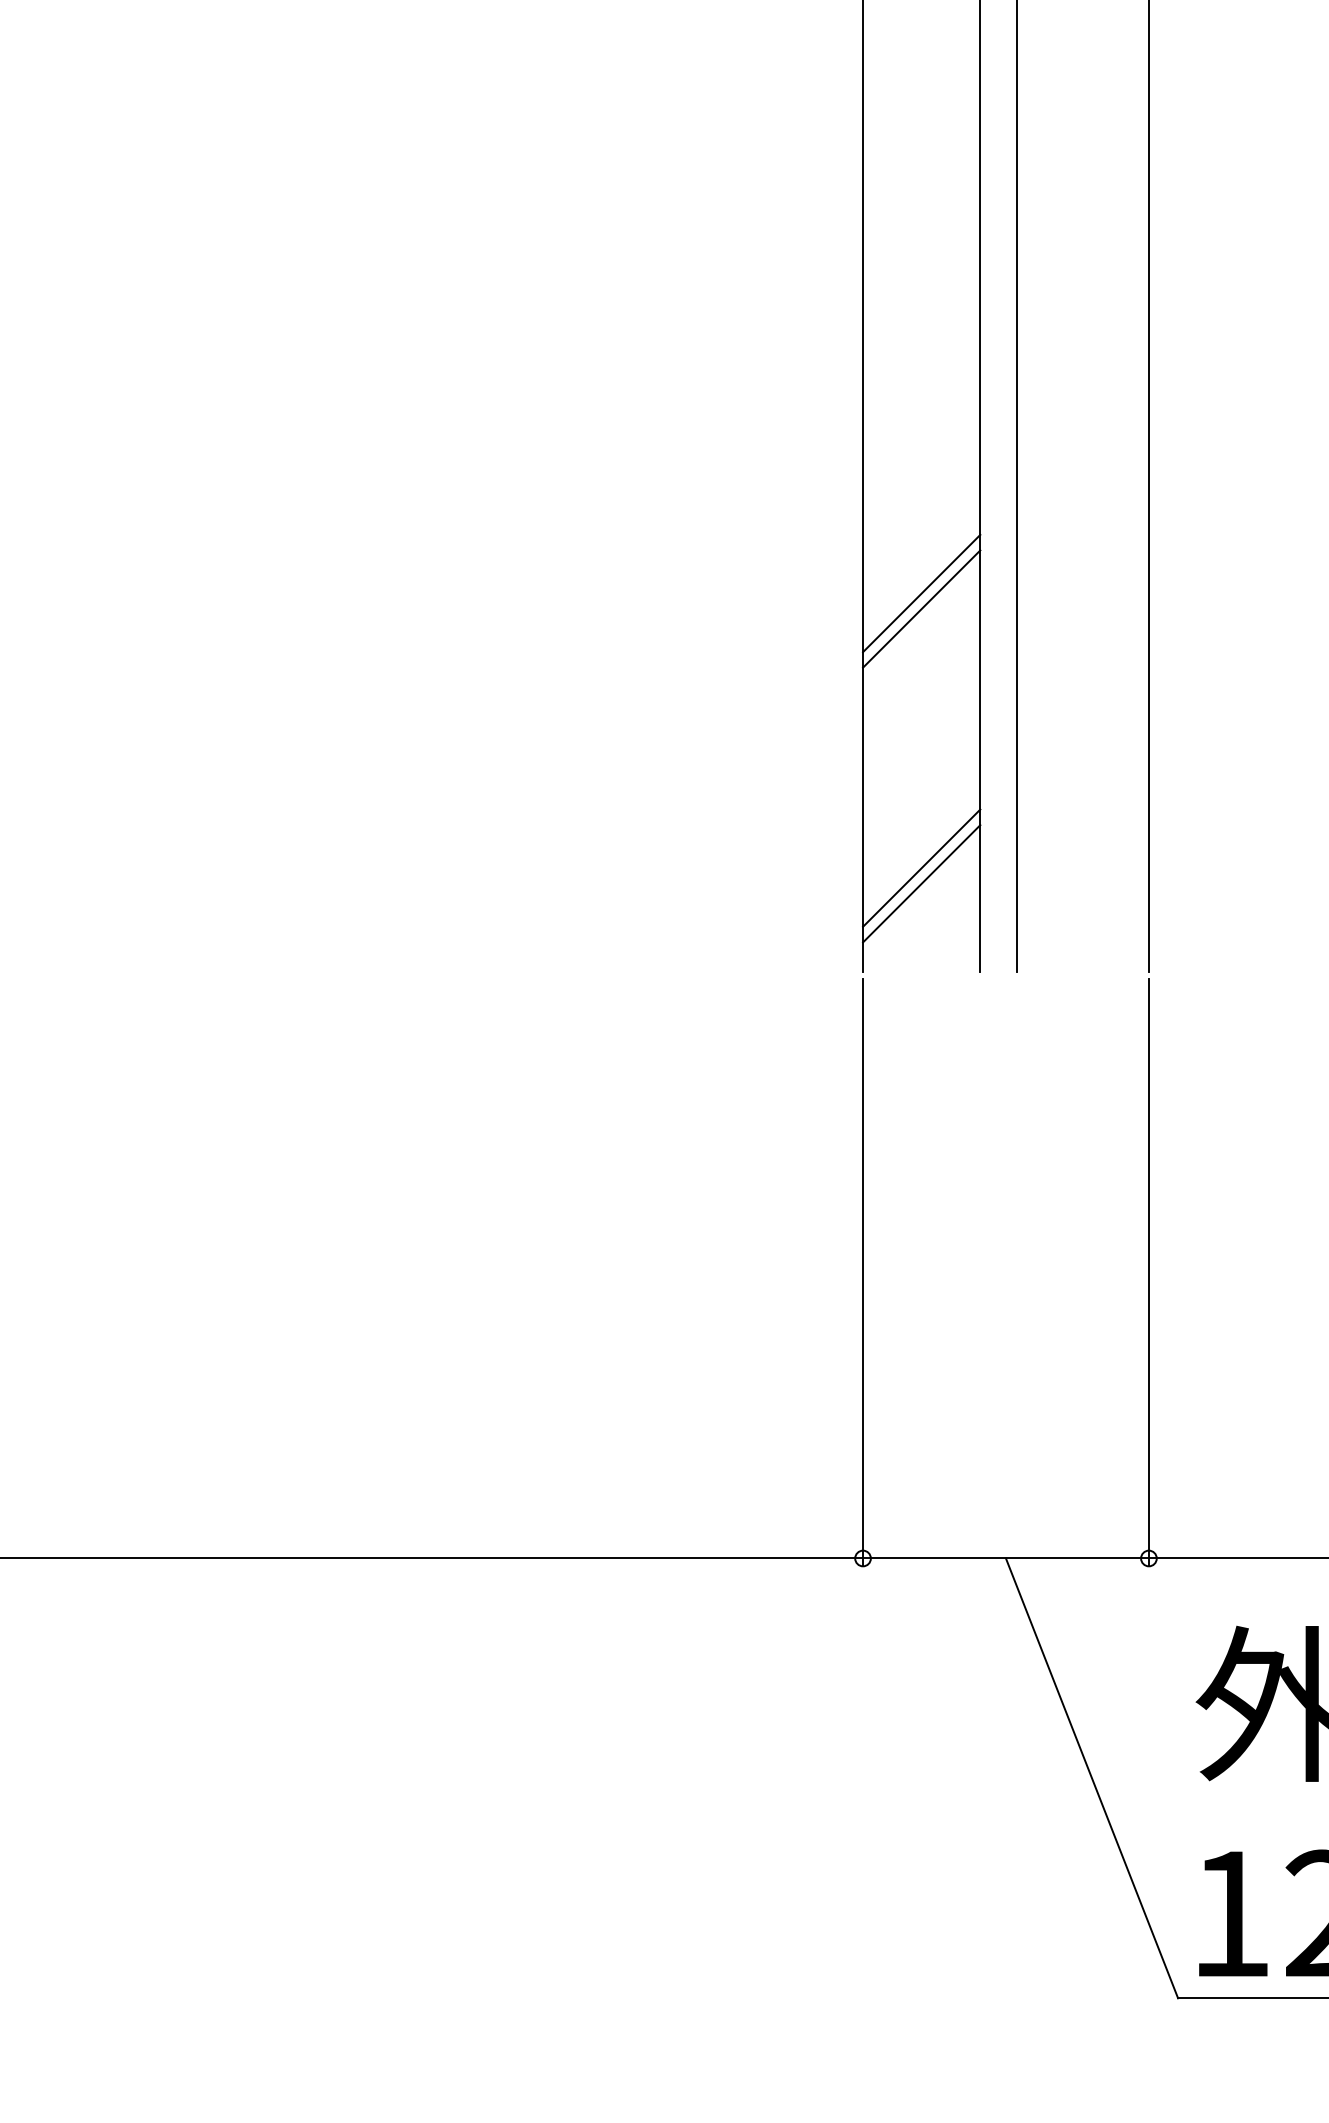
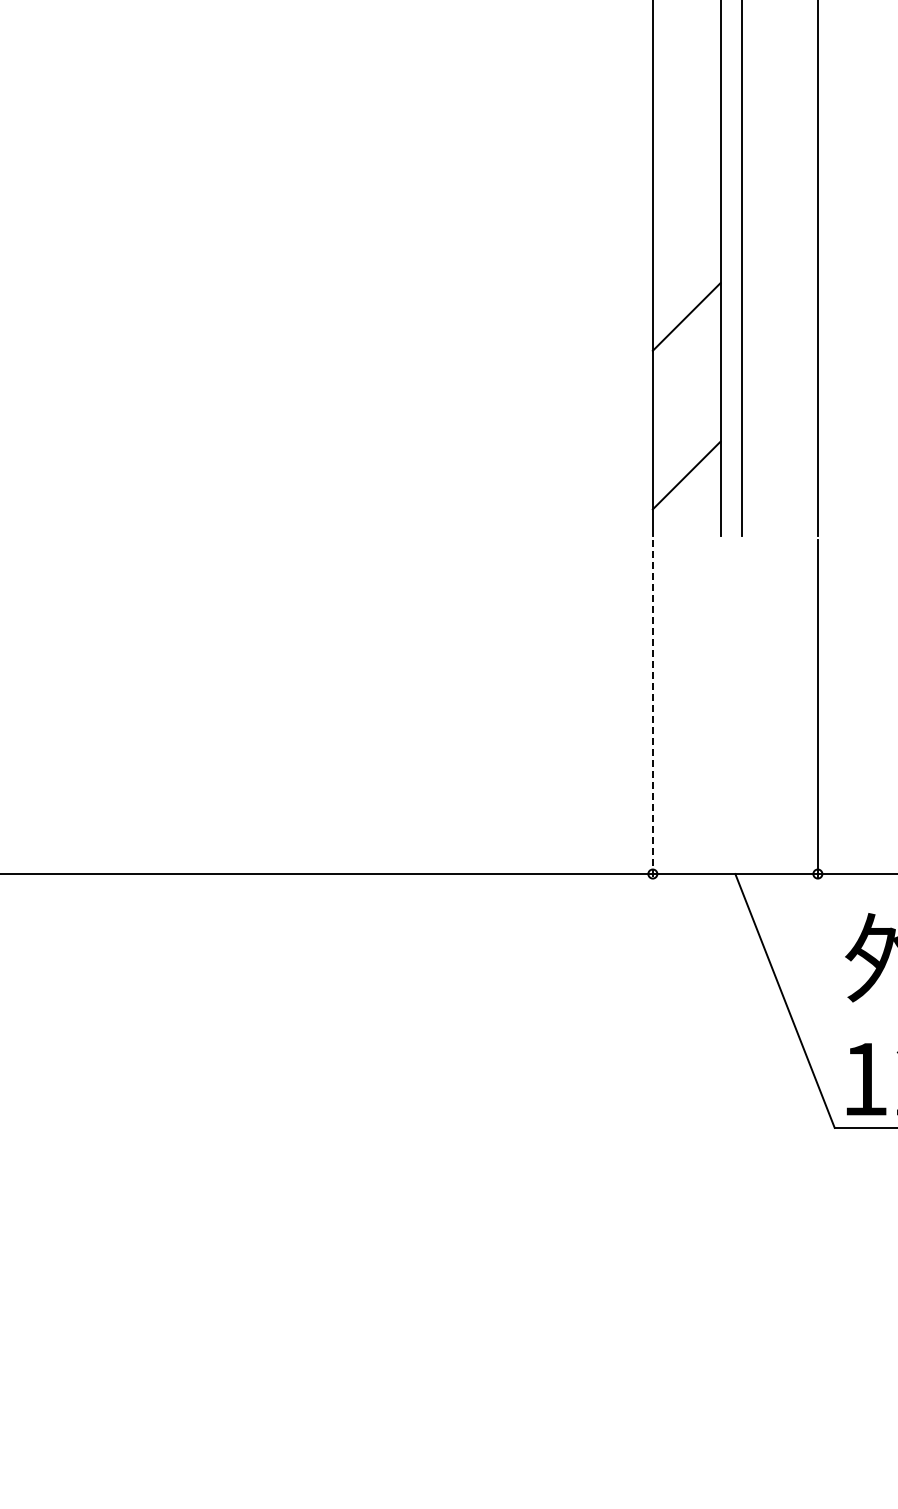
line: (921, 608) -> (686, 325), removed
line: (921, 883) -> (686, 484), removed
line: (862, 1273) -> (652, 709), solid -> dashed

